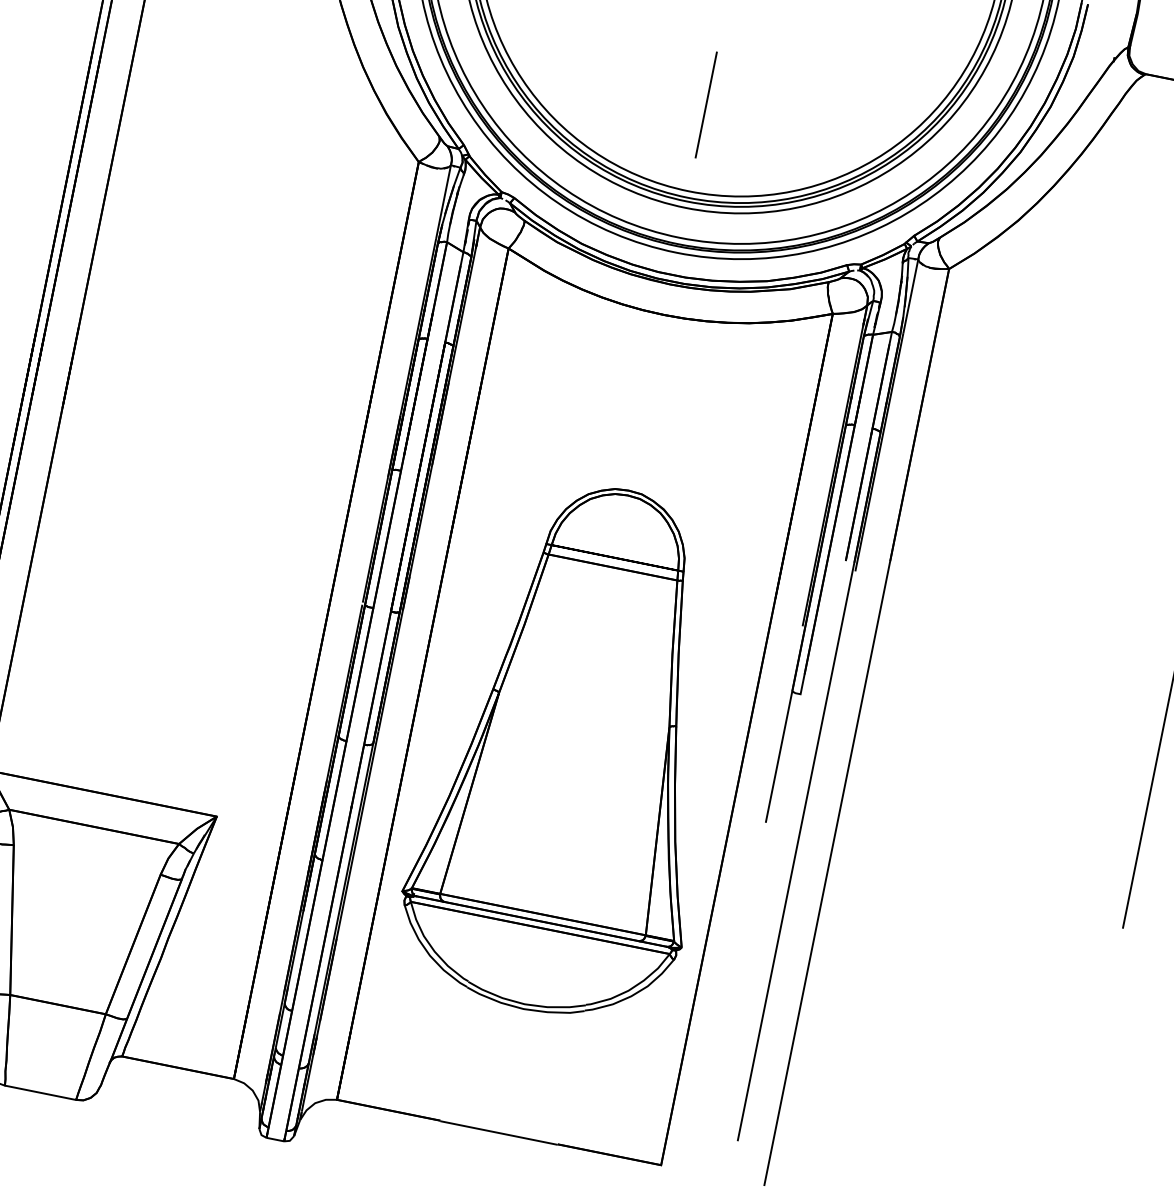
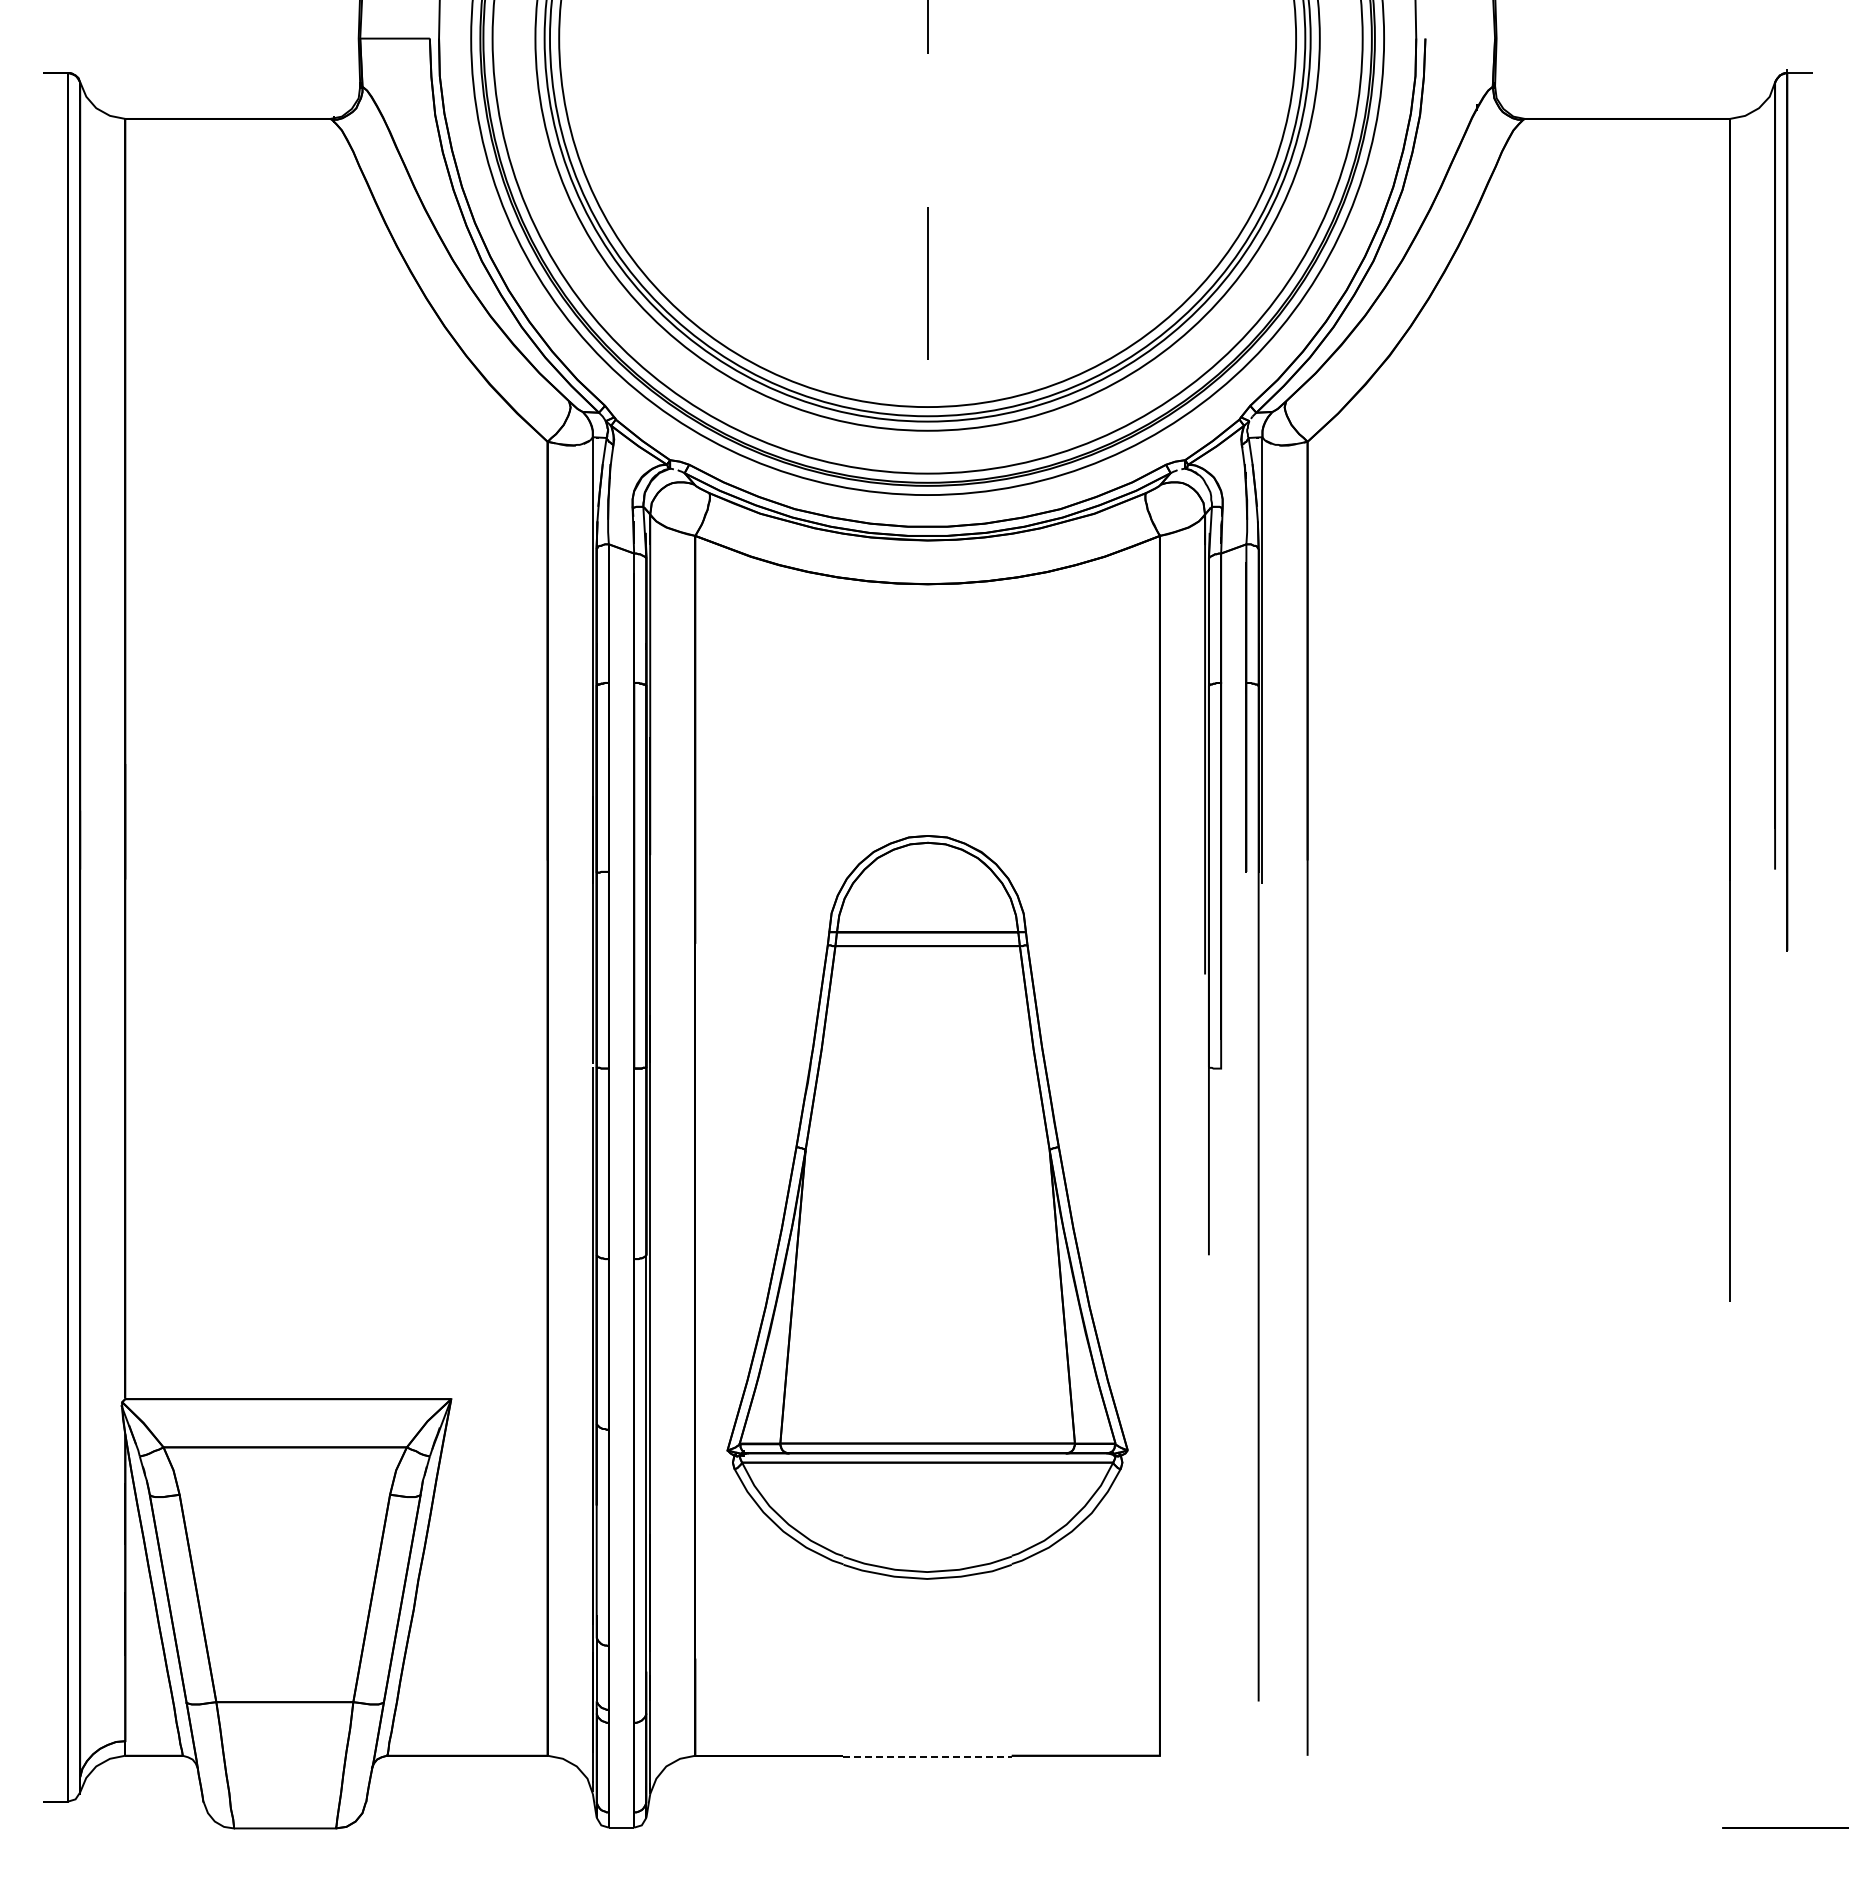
line: (499, 1133) -> (928, 1756), solid -> dashed

